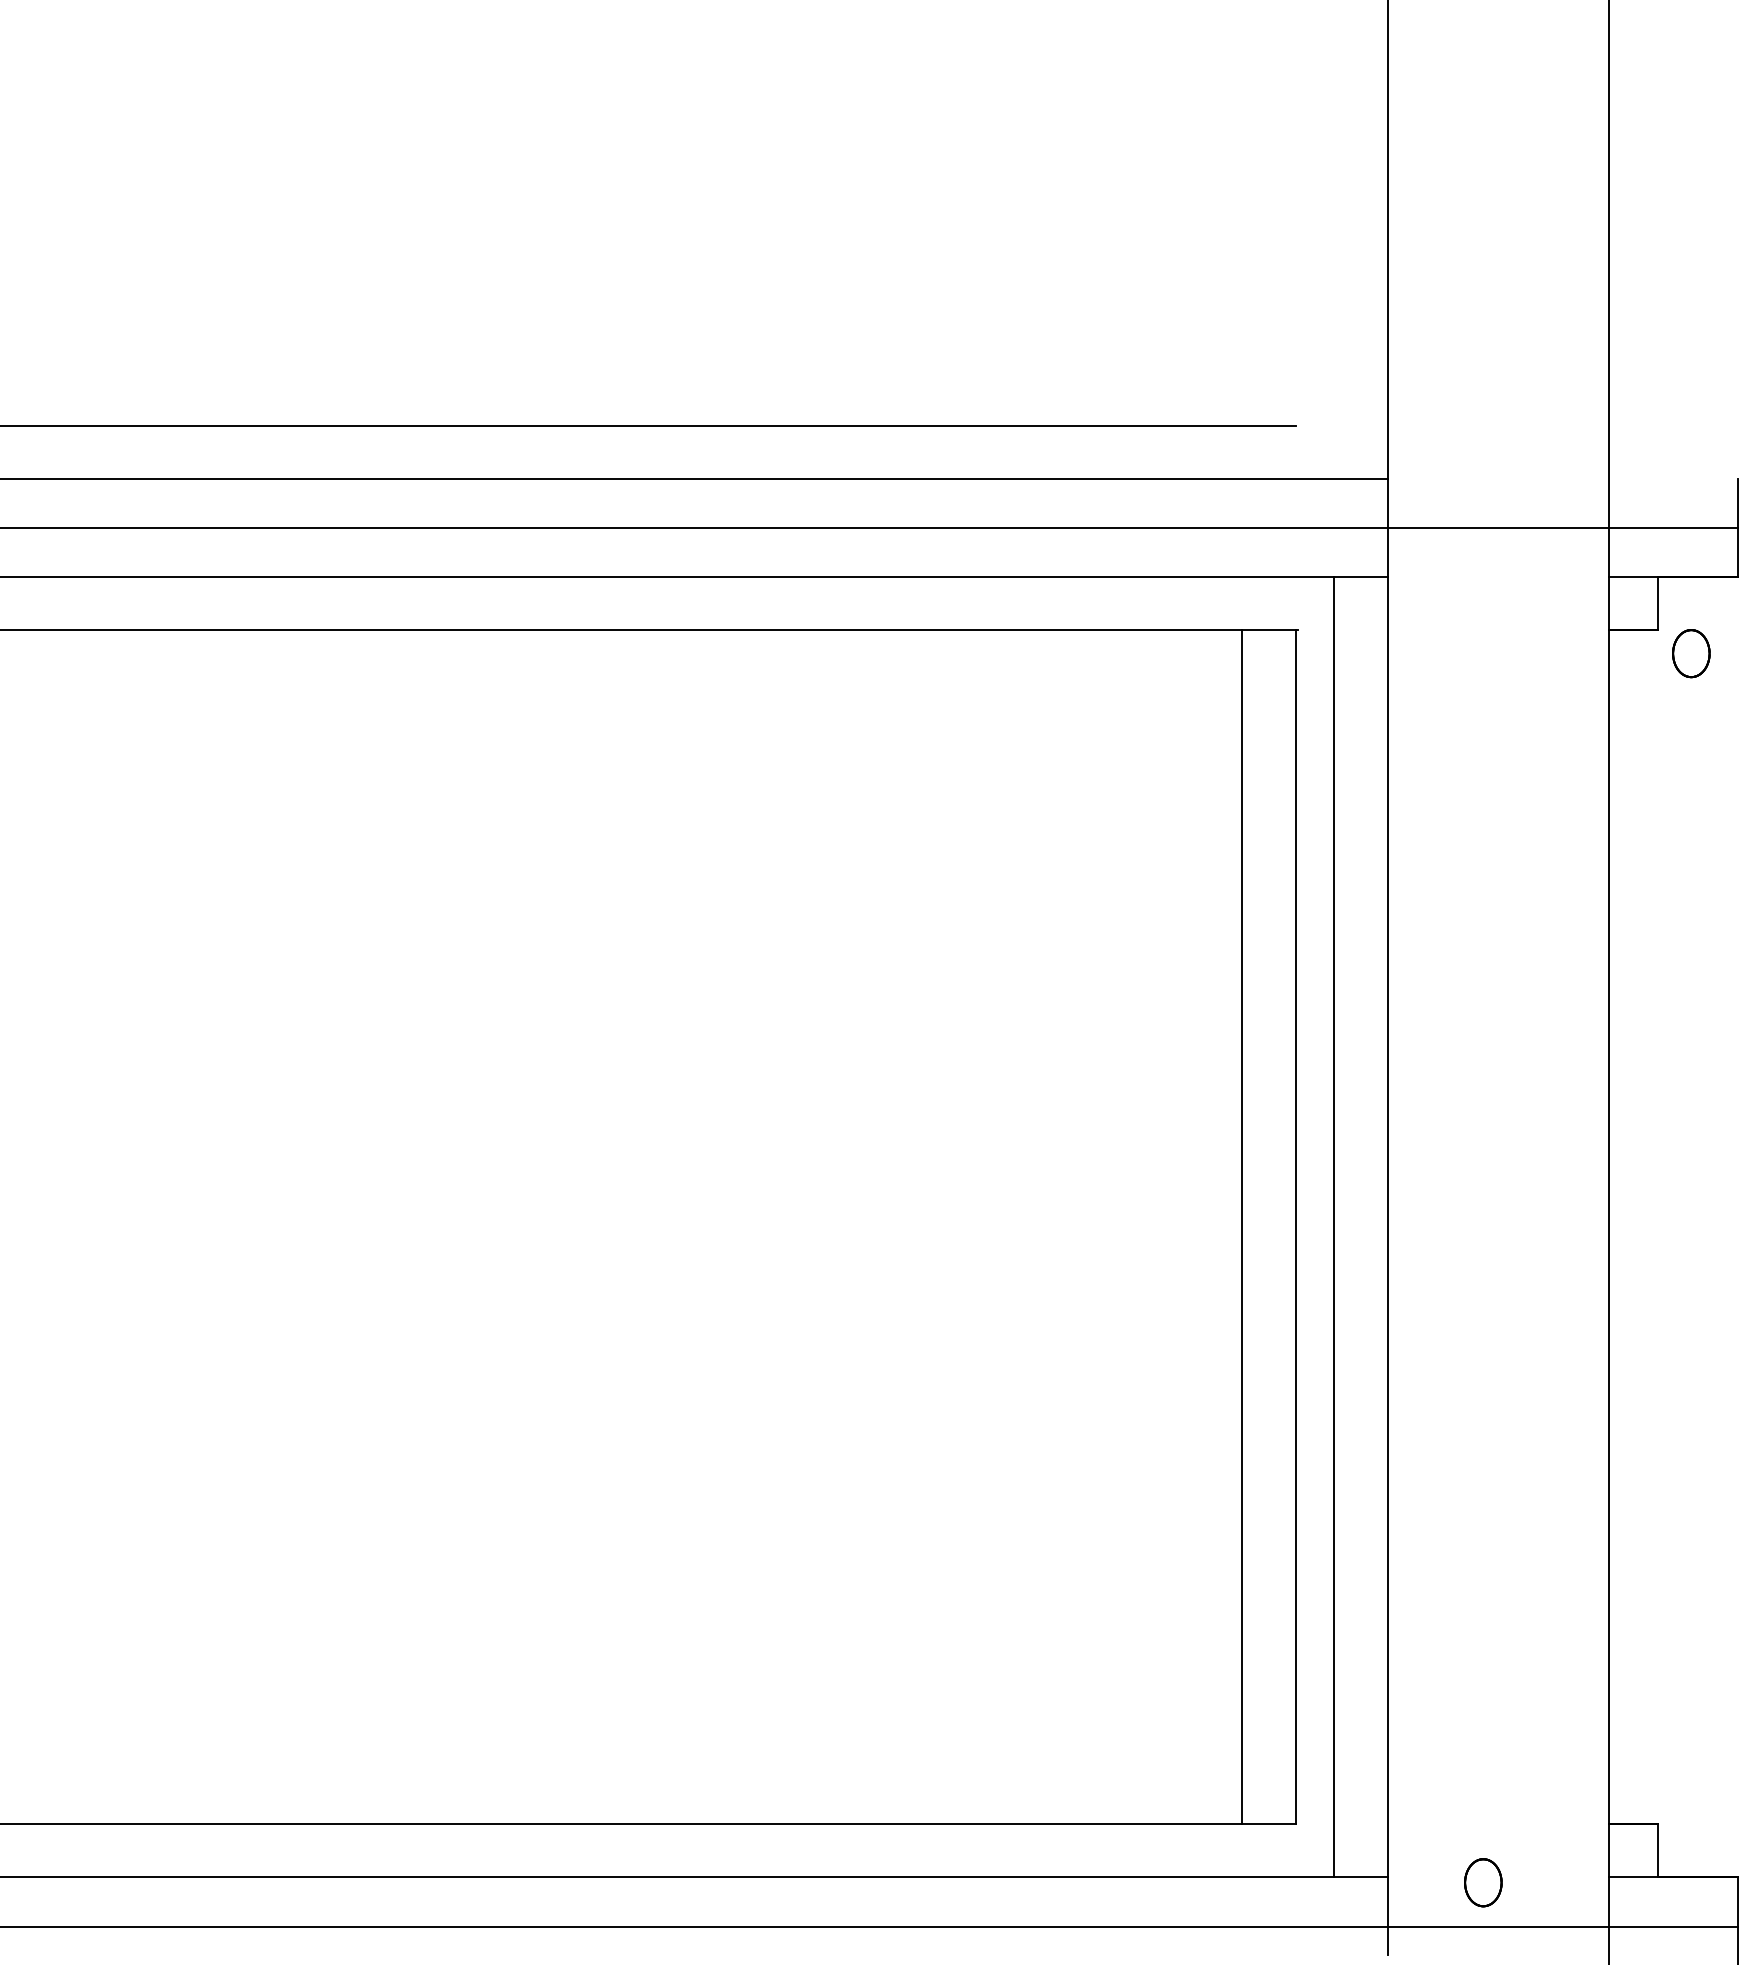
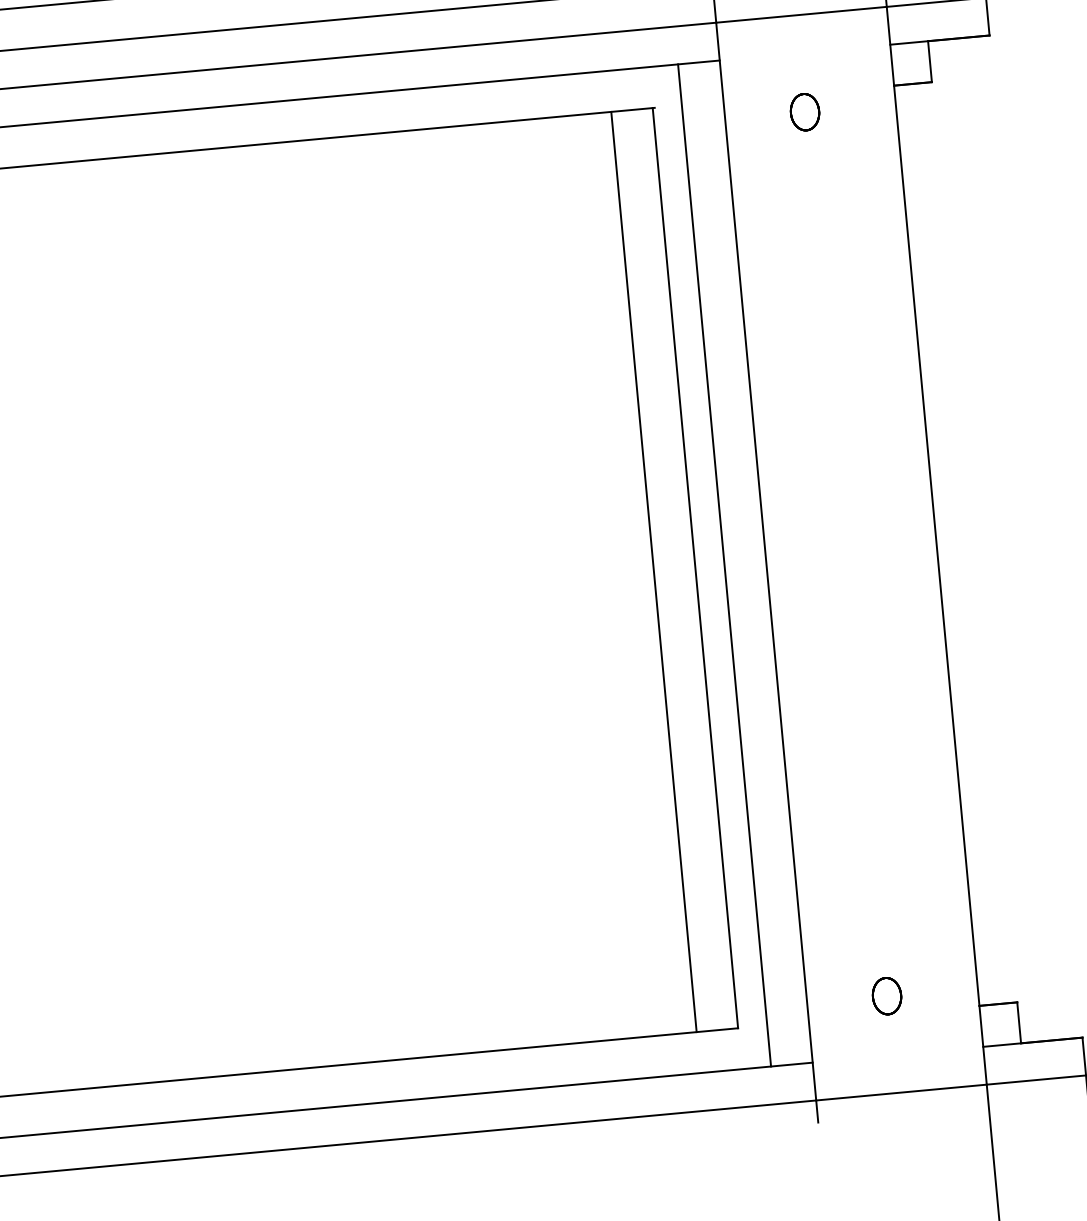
part: (1691, 653) -> (805, 112), moved
part: (1483, 1882) -> (887, 995), moved

